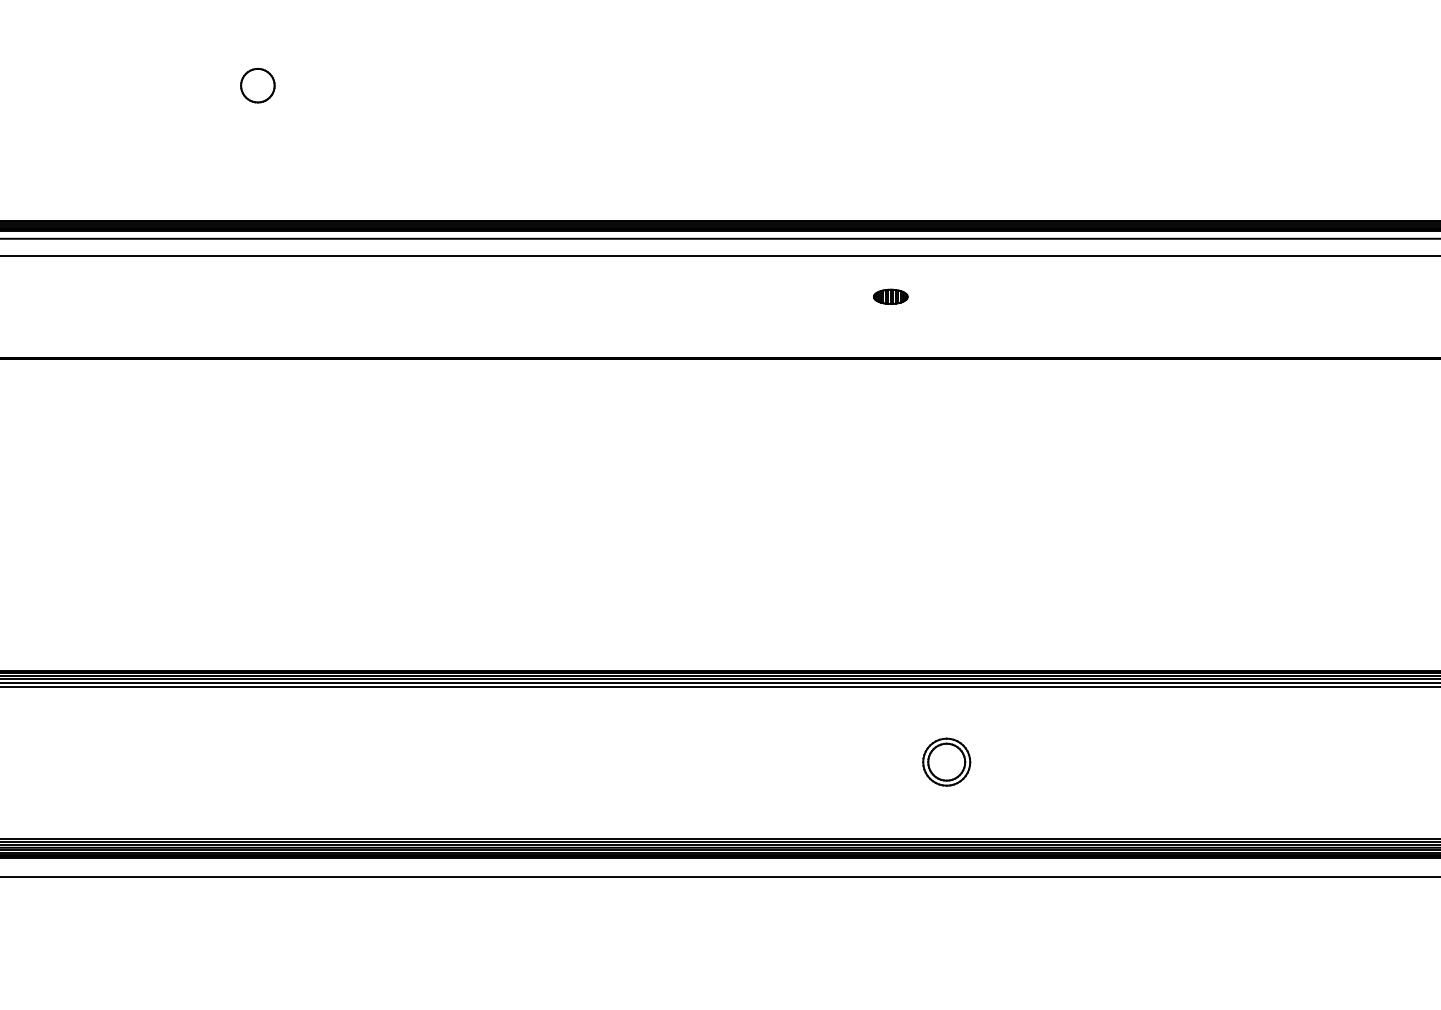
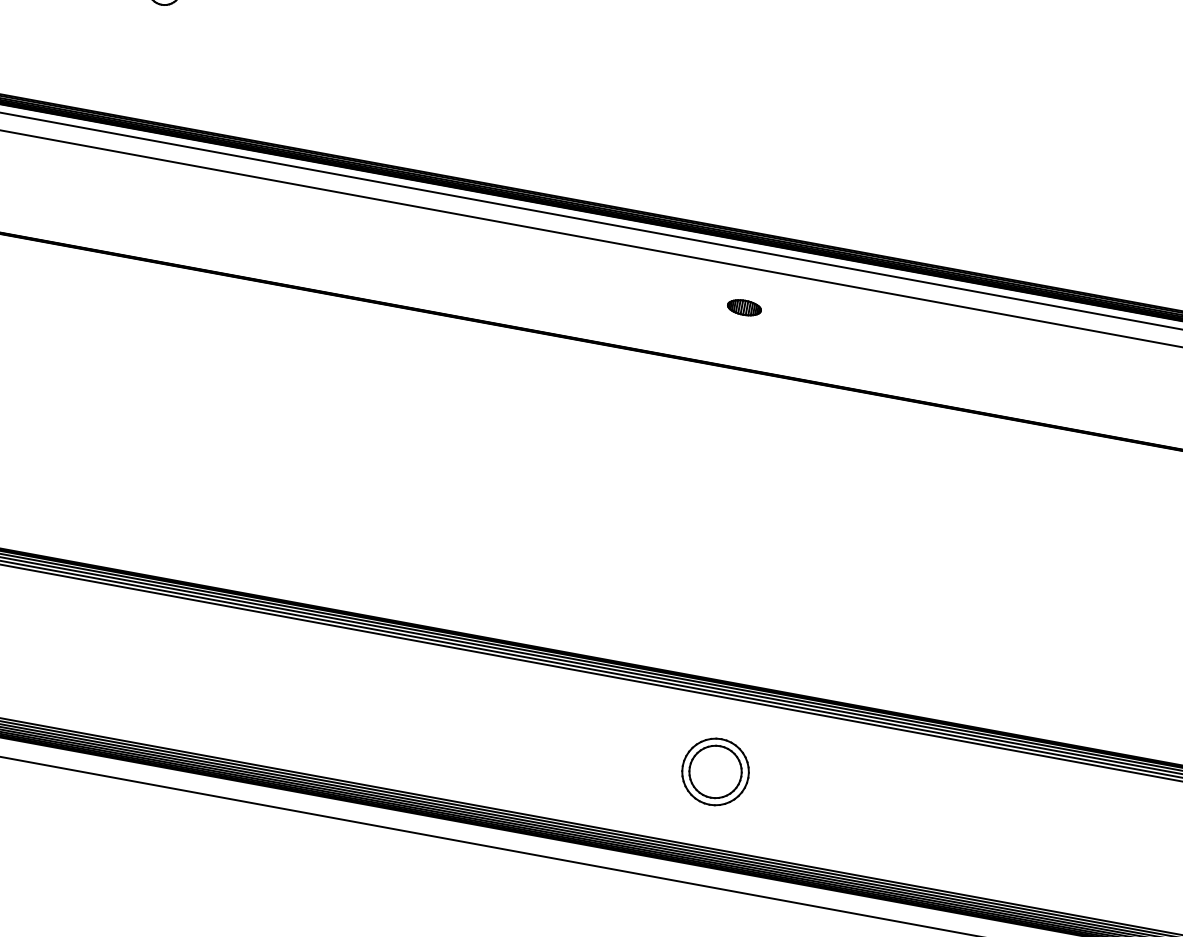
part: (946, 761) -> (715, 771), size x1.43

